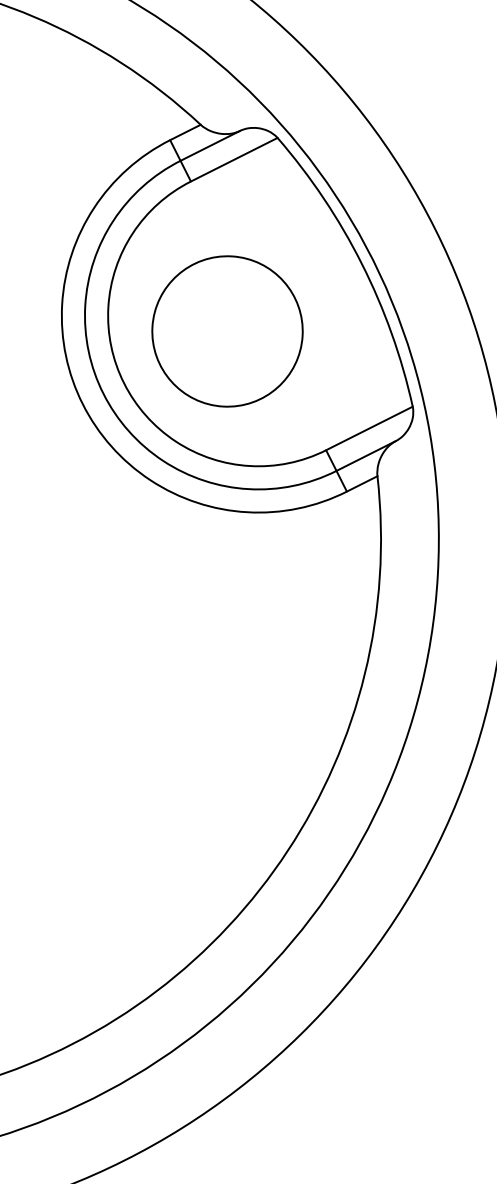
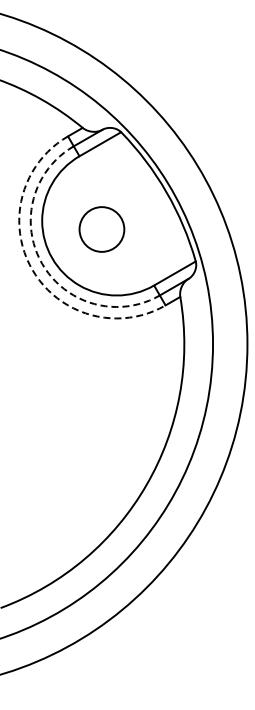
circle: (226, 331) -> (101, 229), size x0.6
arc: (104, 392) -> (42, 263), solid -> dashed
arc: (83, 403) -> (32, 269), solid -> dashed

